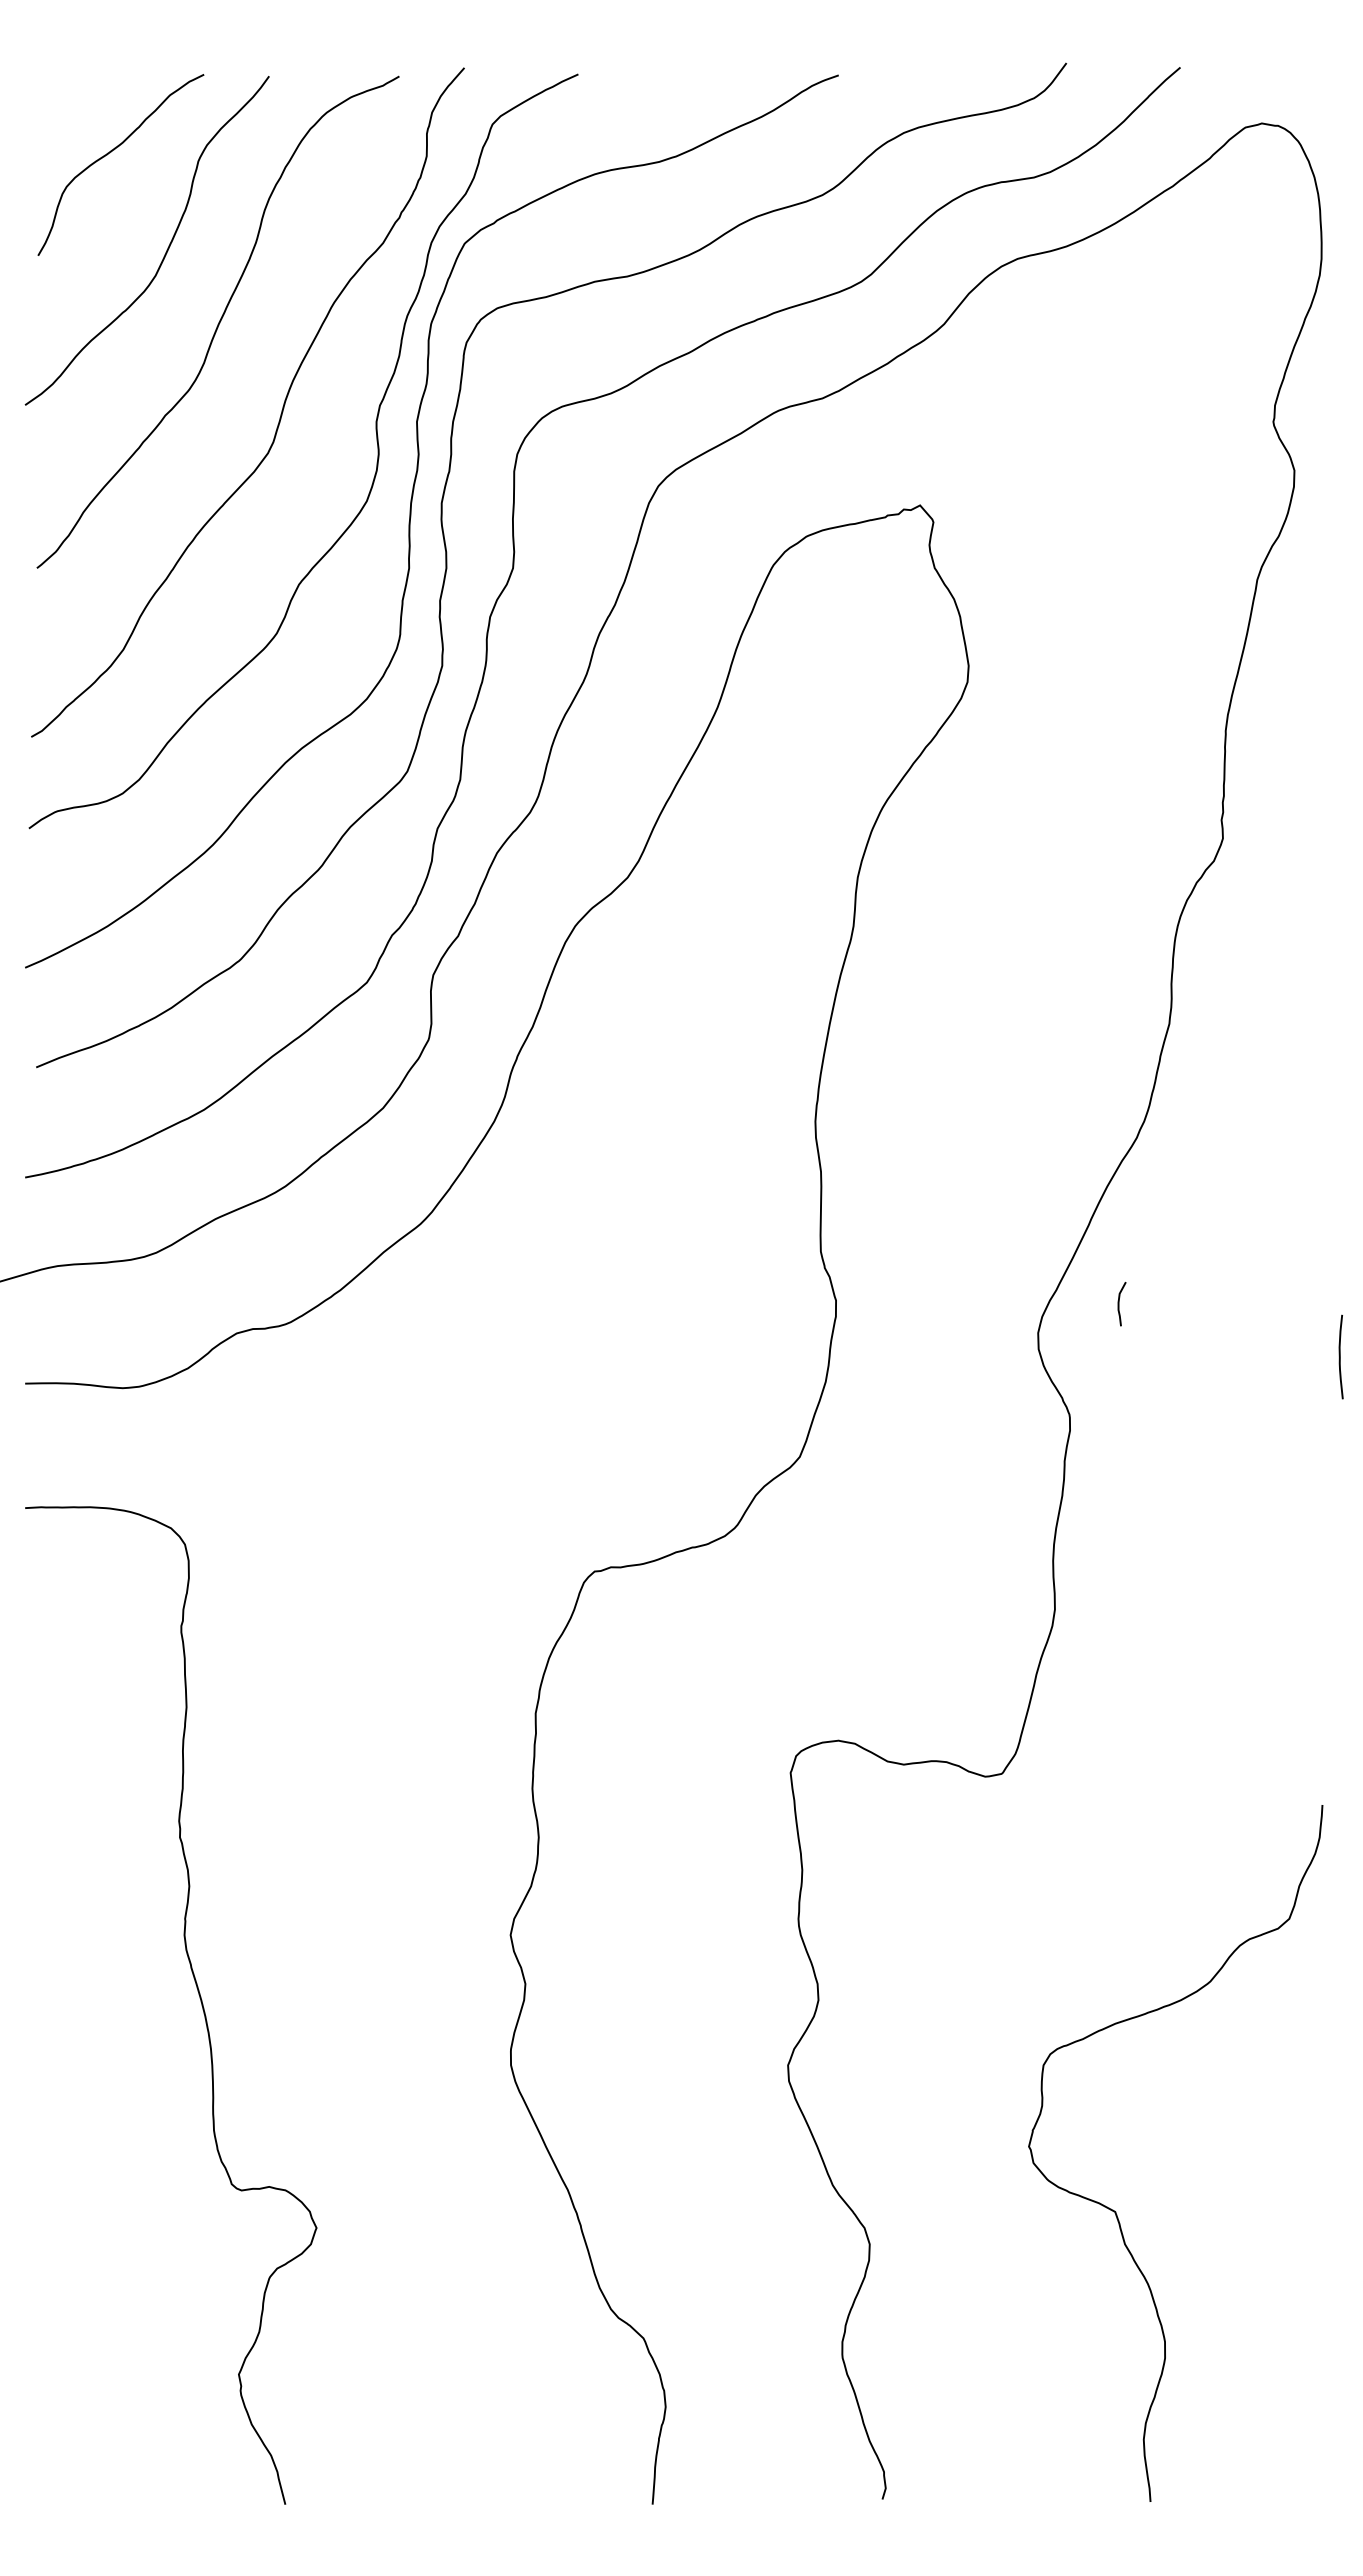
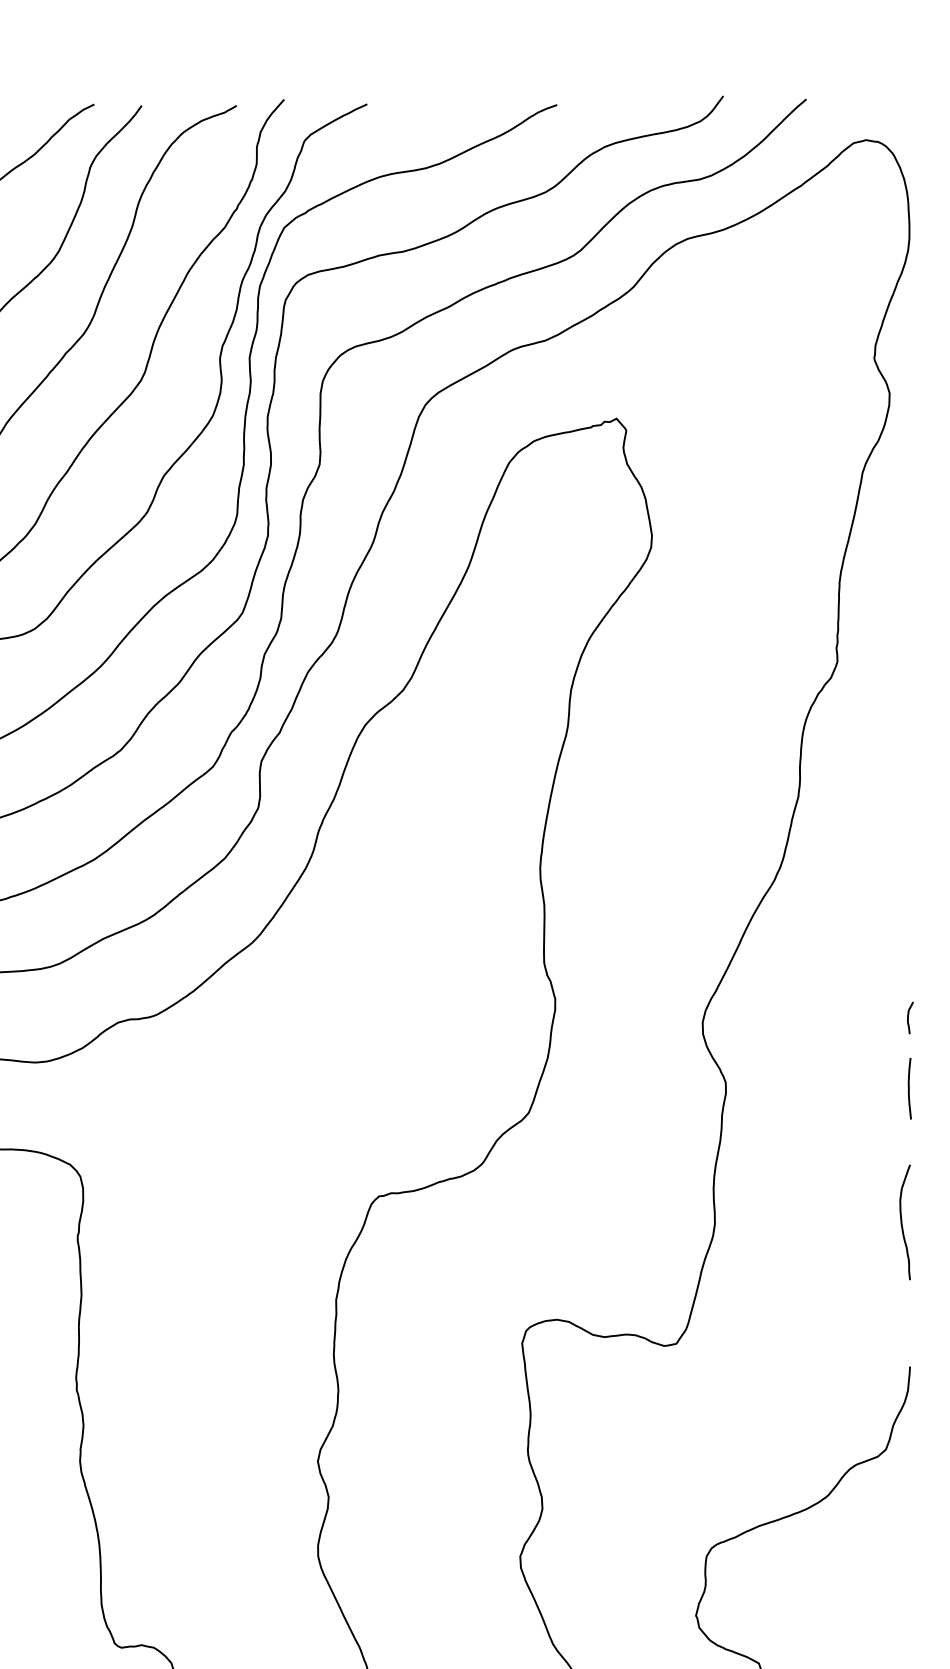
curve: (1119, 1304) -> (908, 1018), moved
curve: (1340, 1356) -> (909, 1088), moved
curve: (1311, 1607) -> (902, 1222), added

